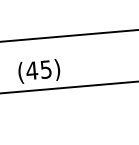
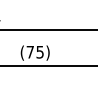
text: (32, 71) -> (30, 52), (45) -> (75)

